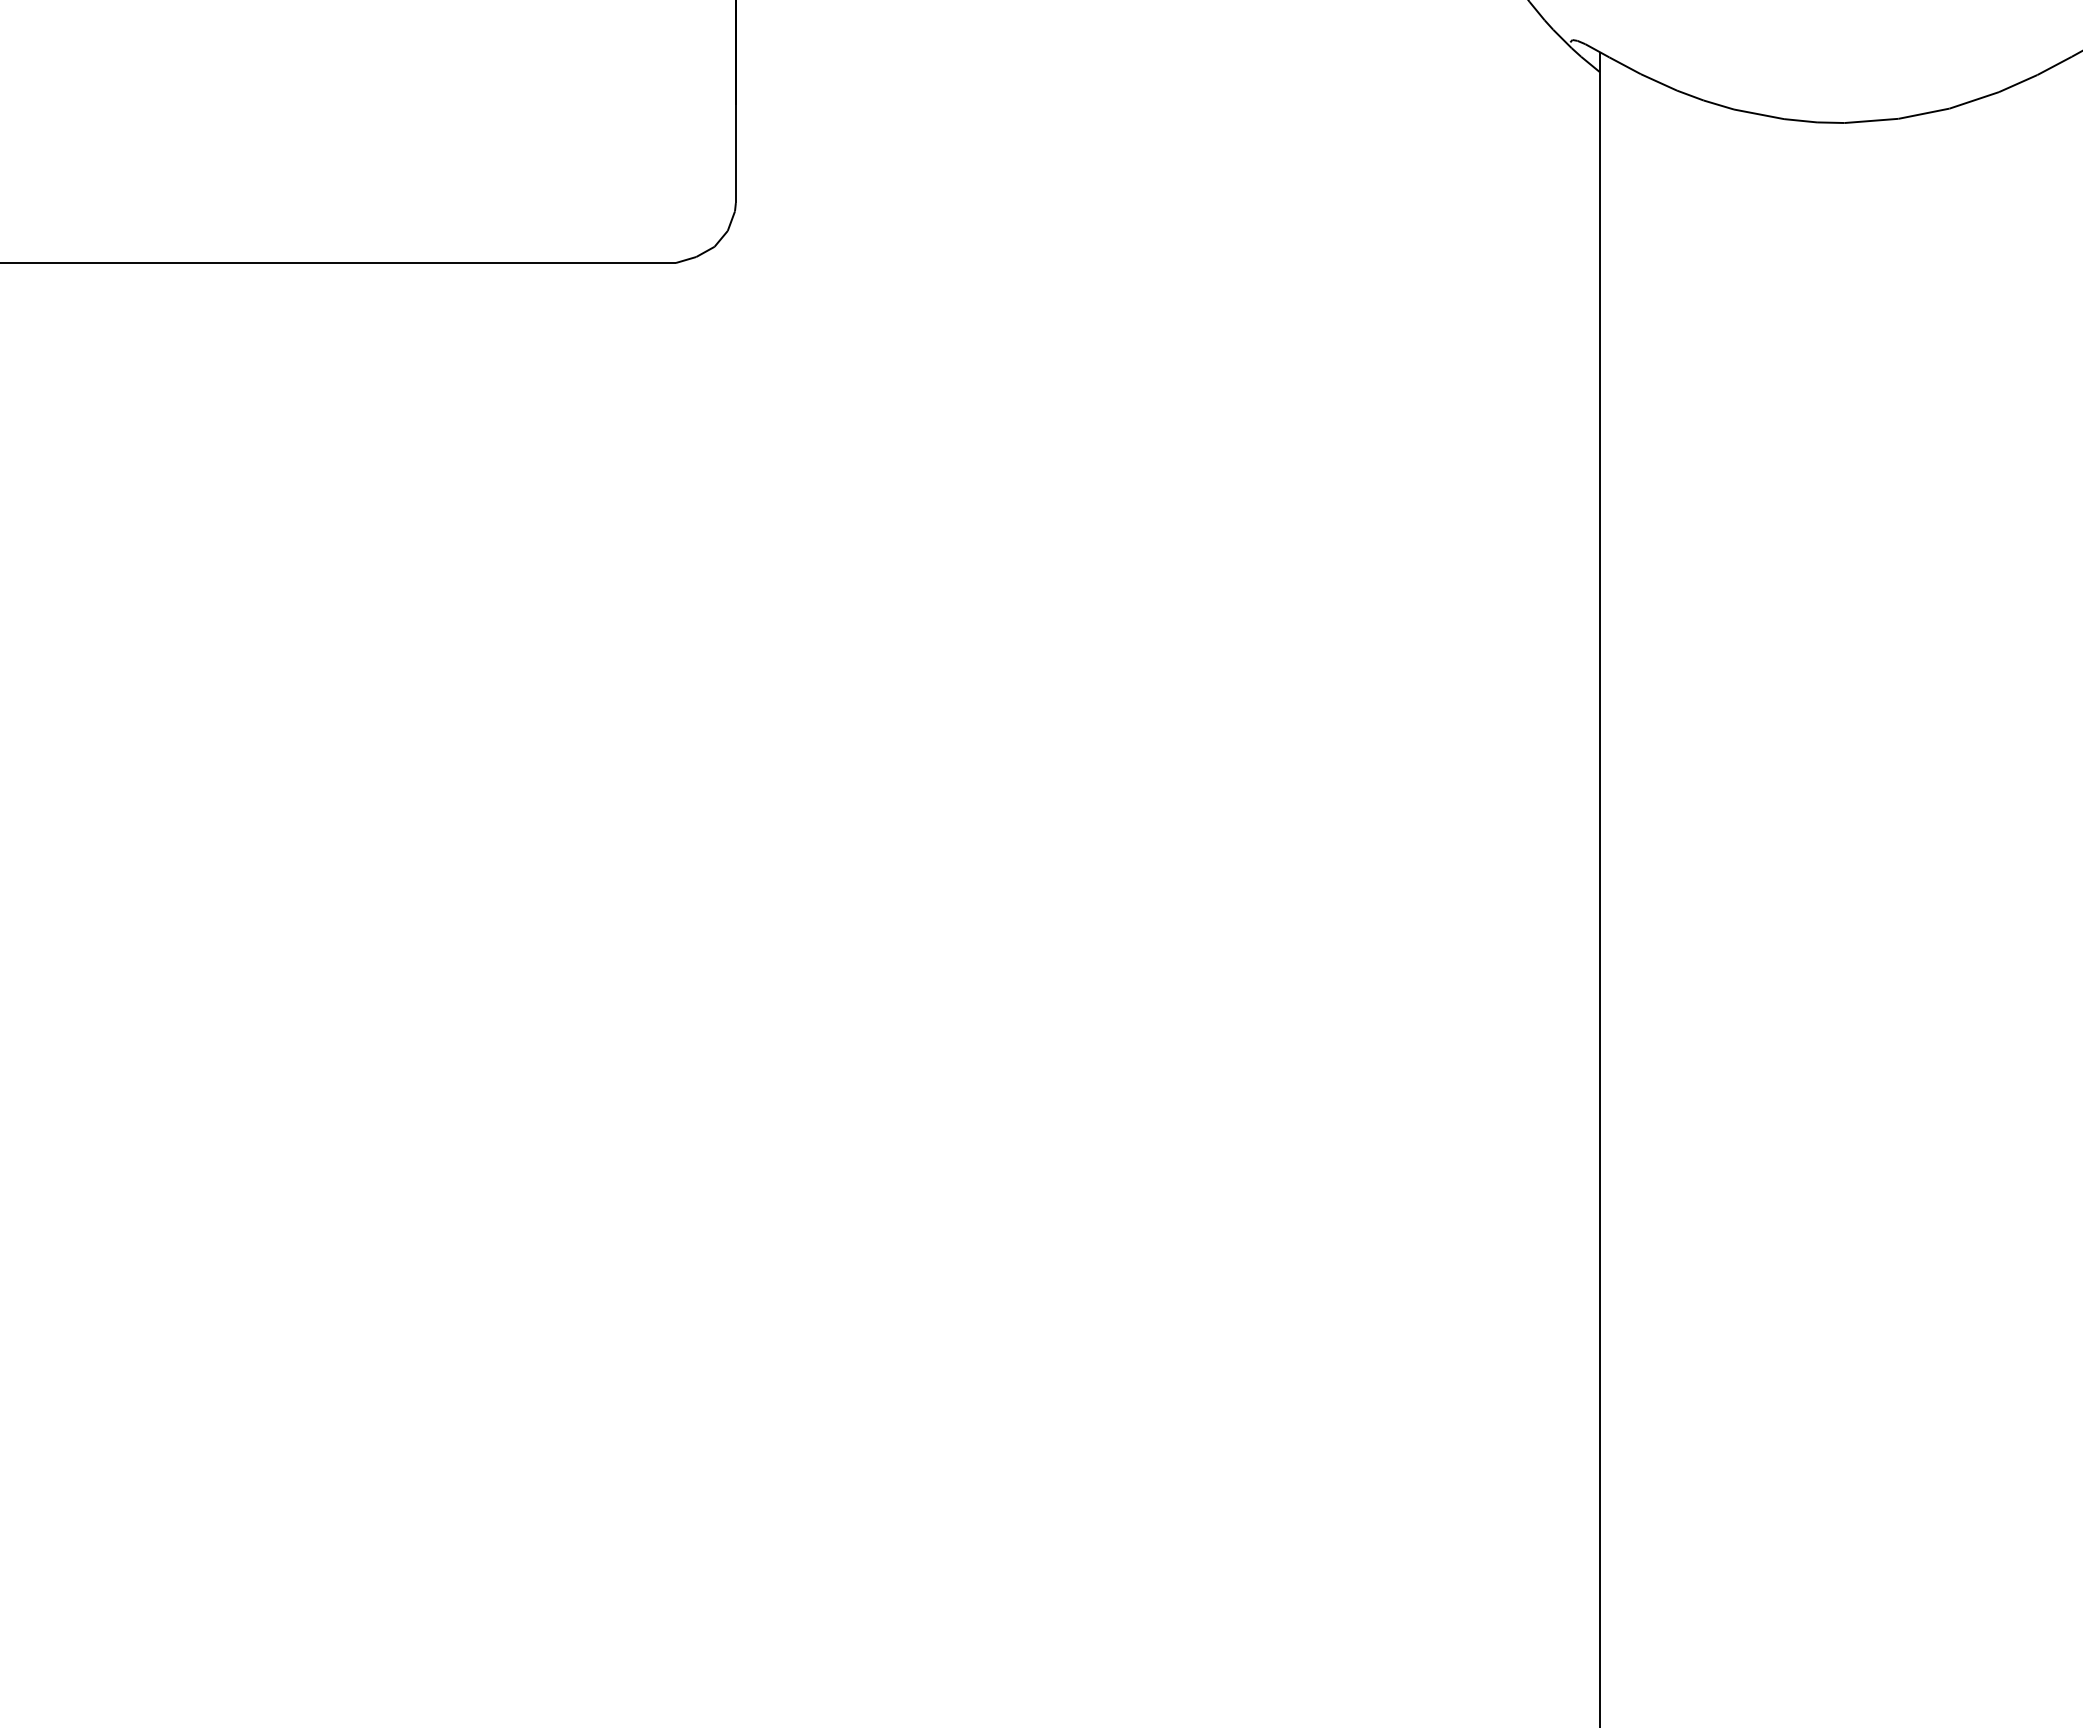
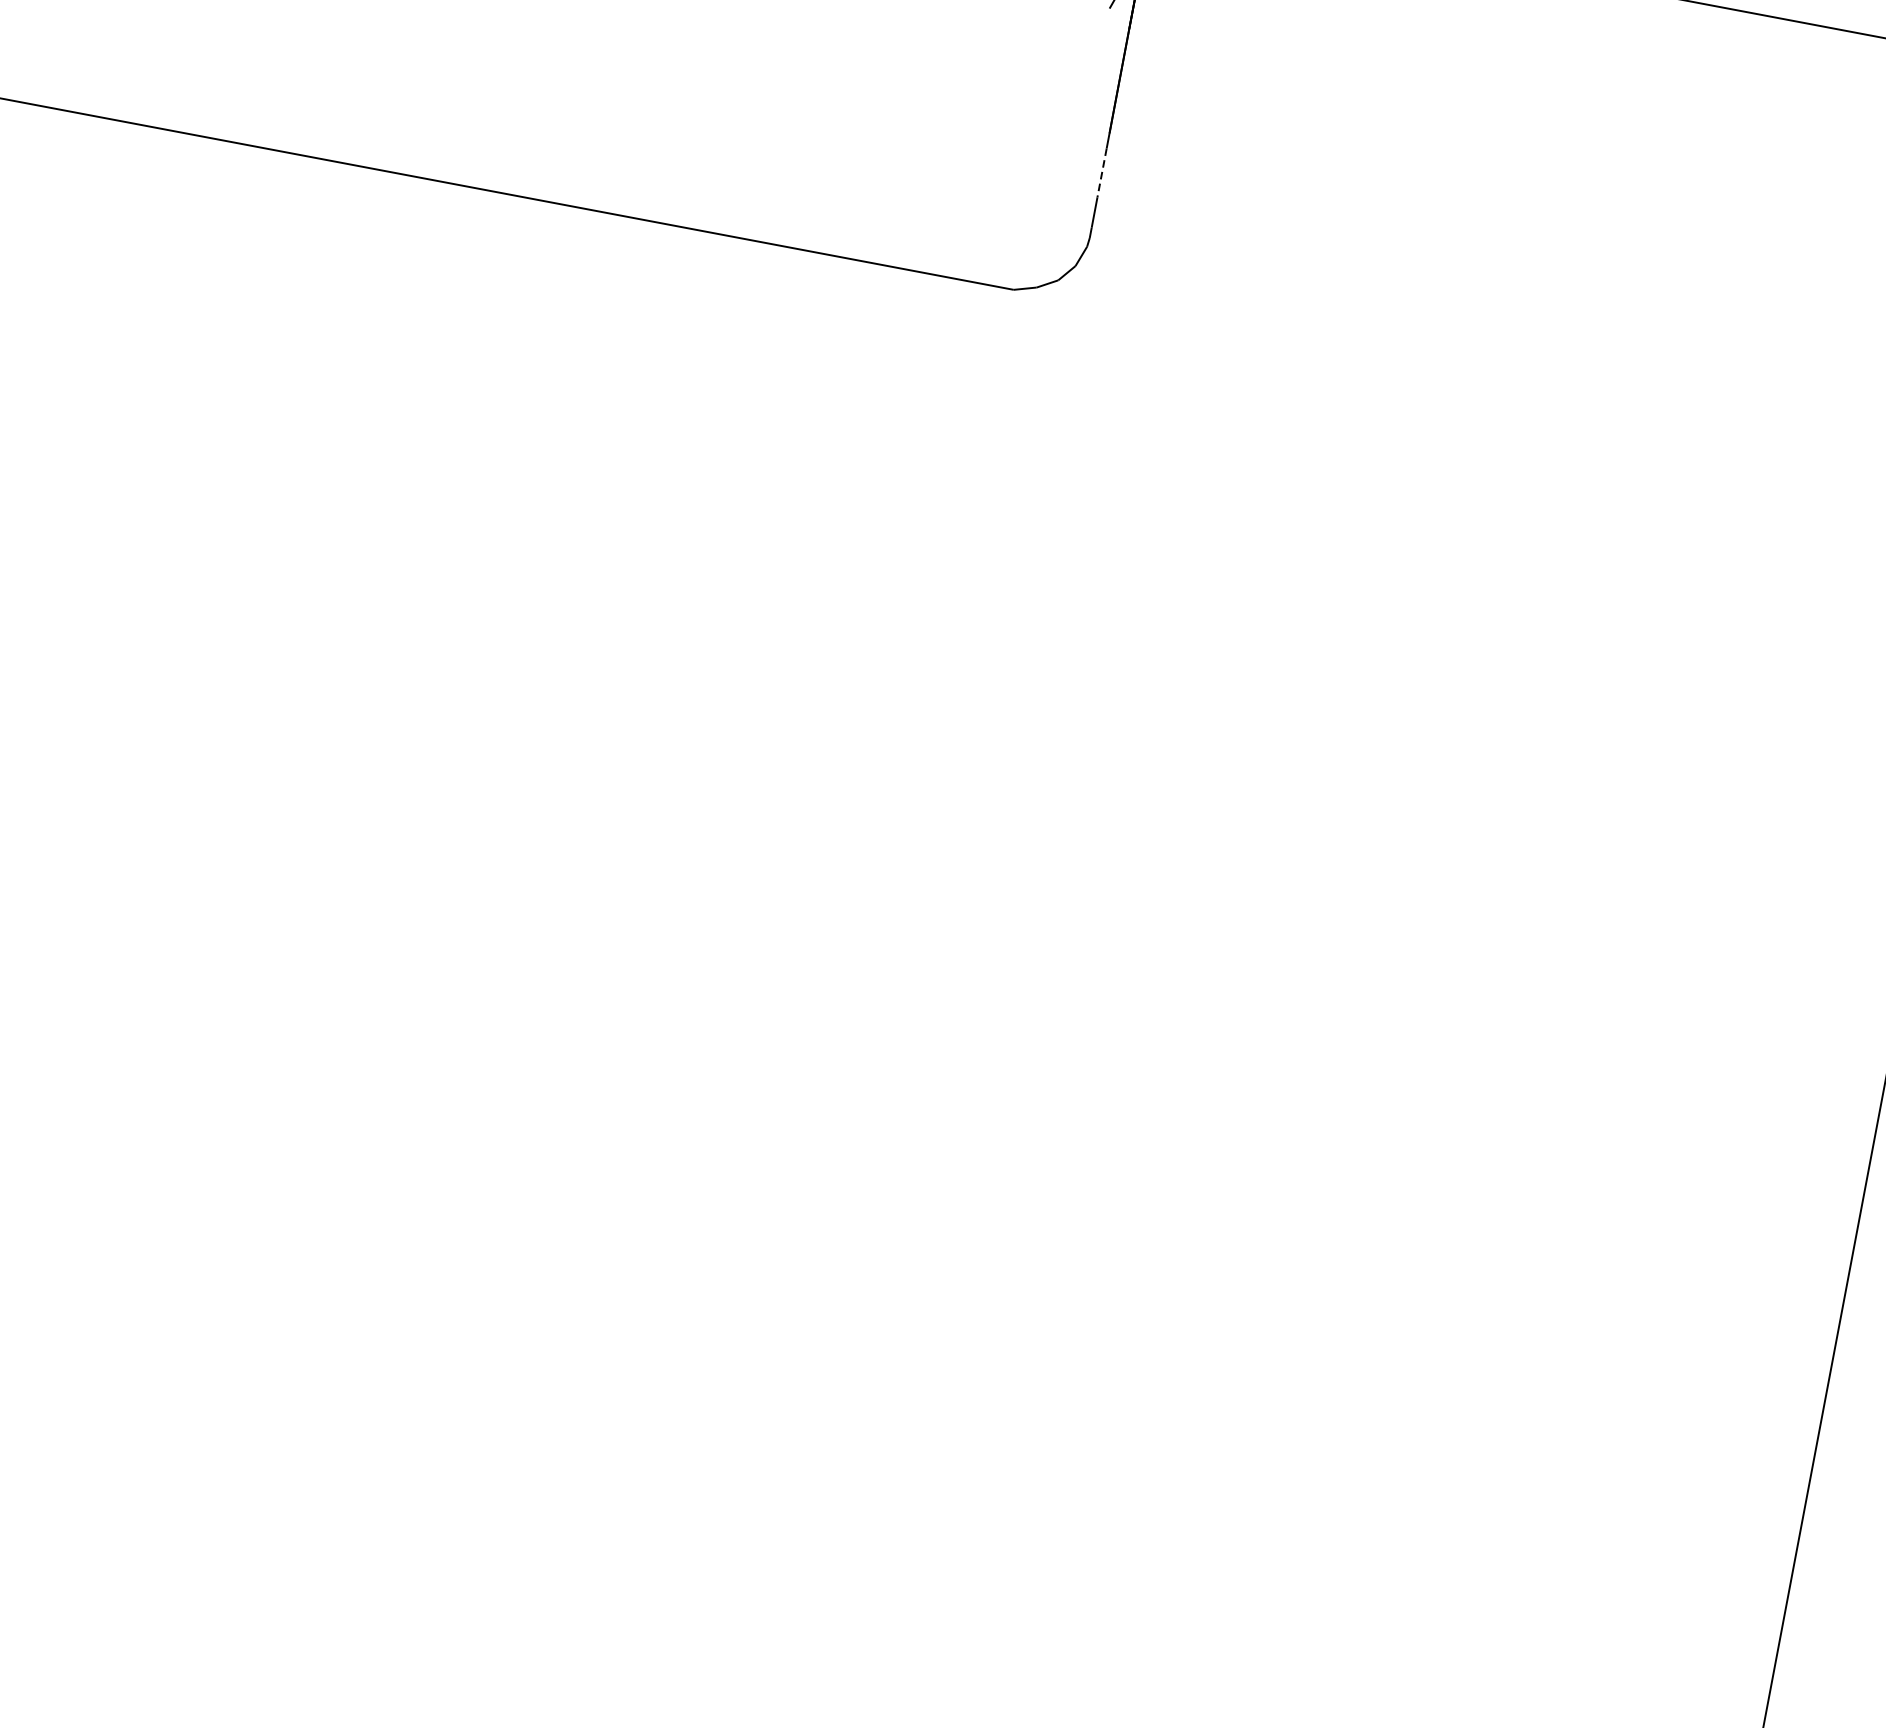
line: (735, 142) -> (1101, 173), solid -> dashed

